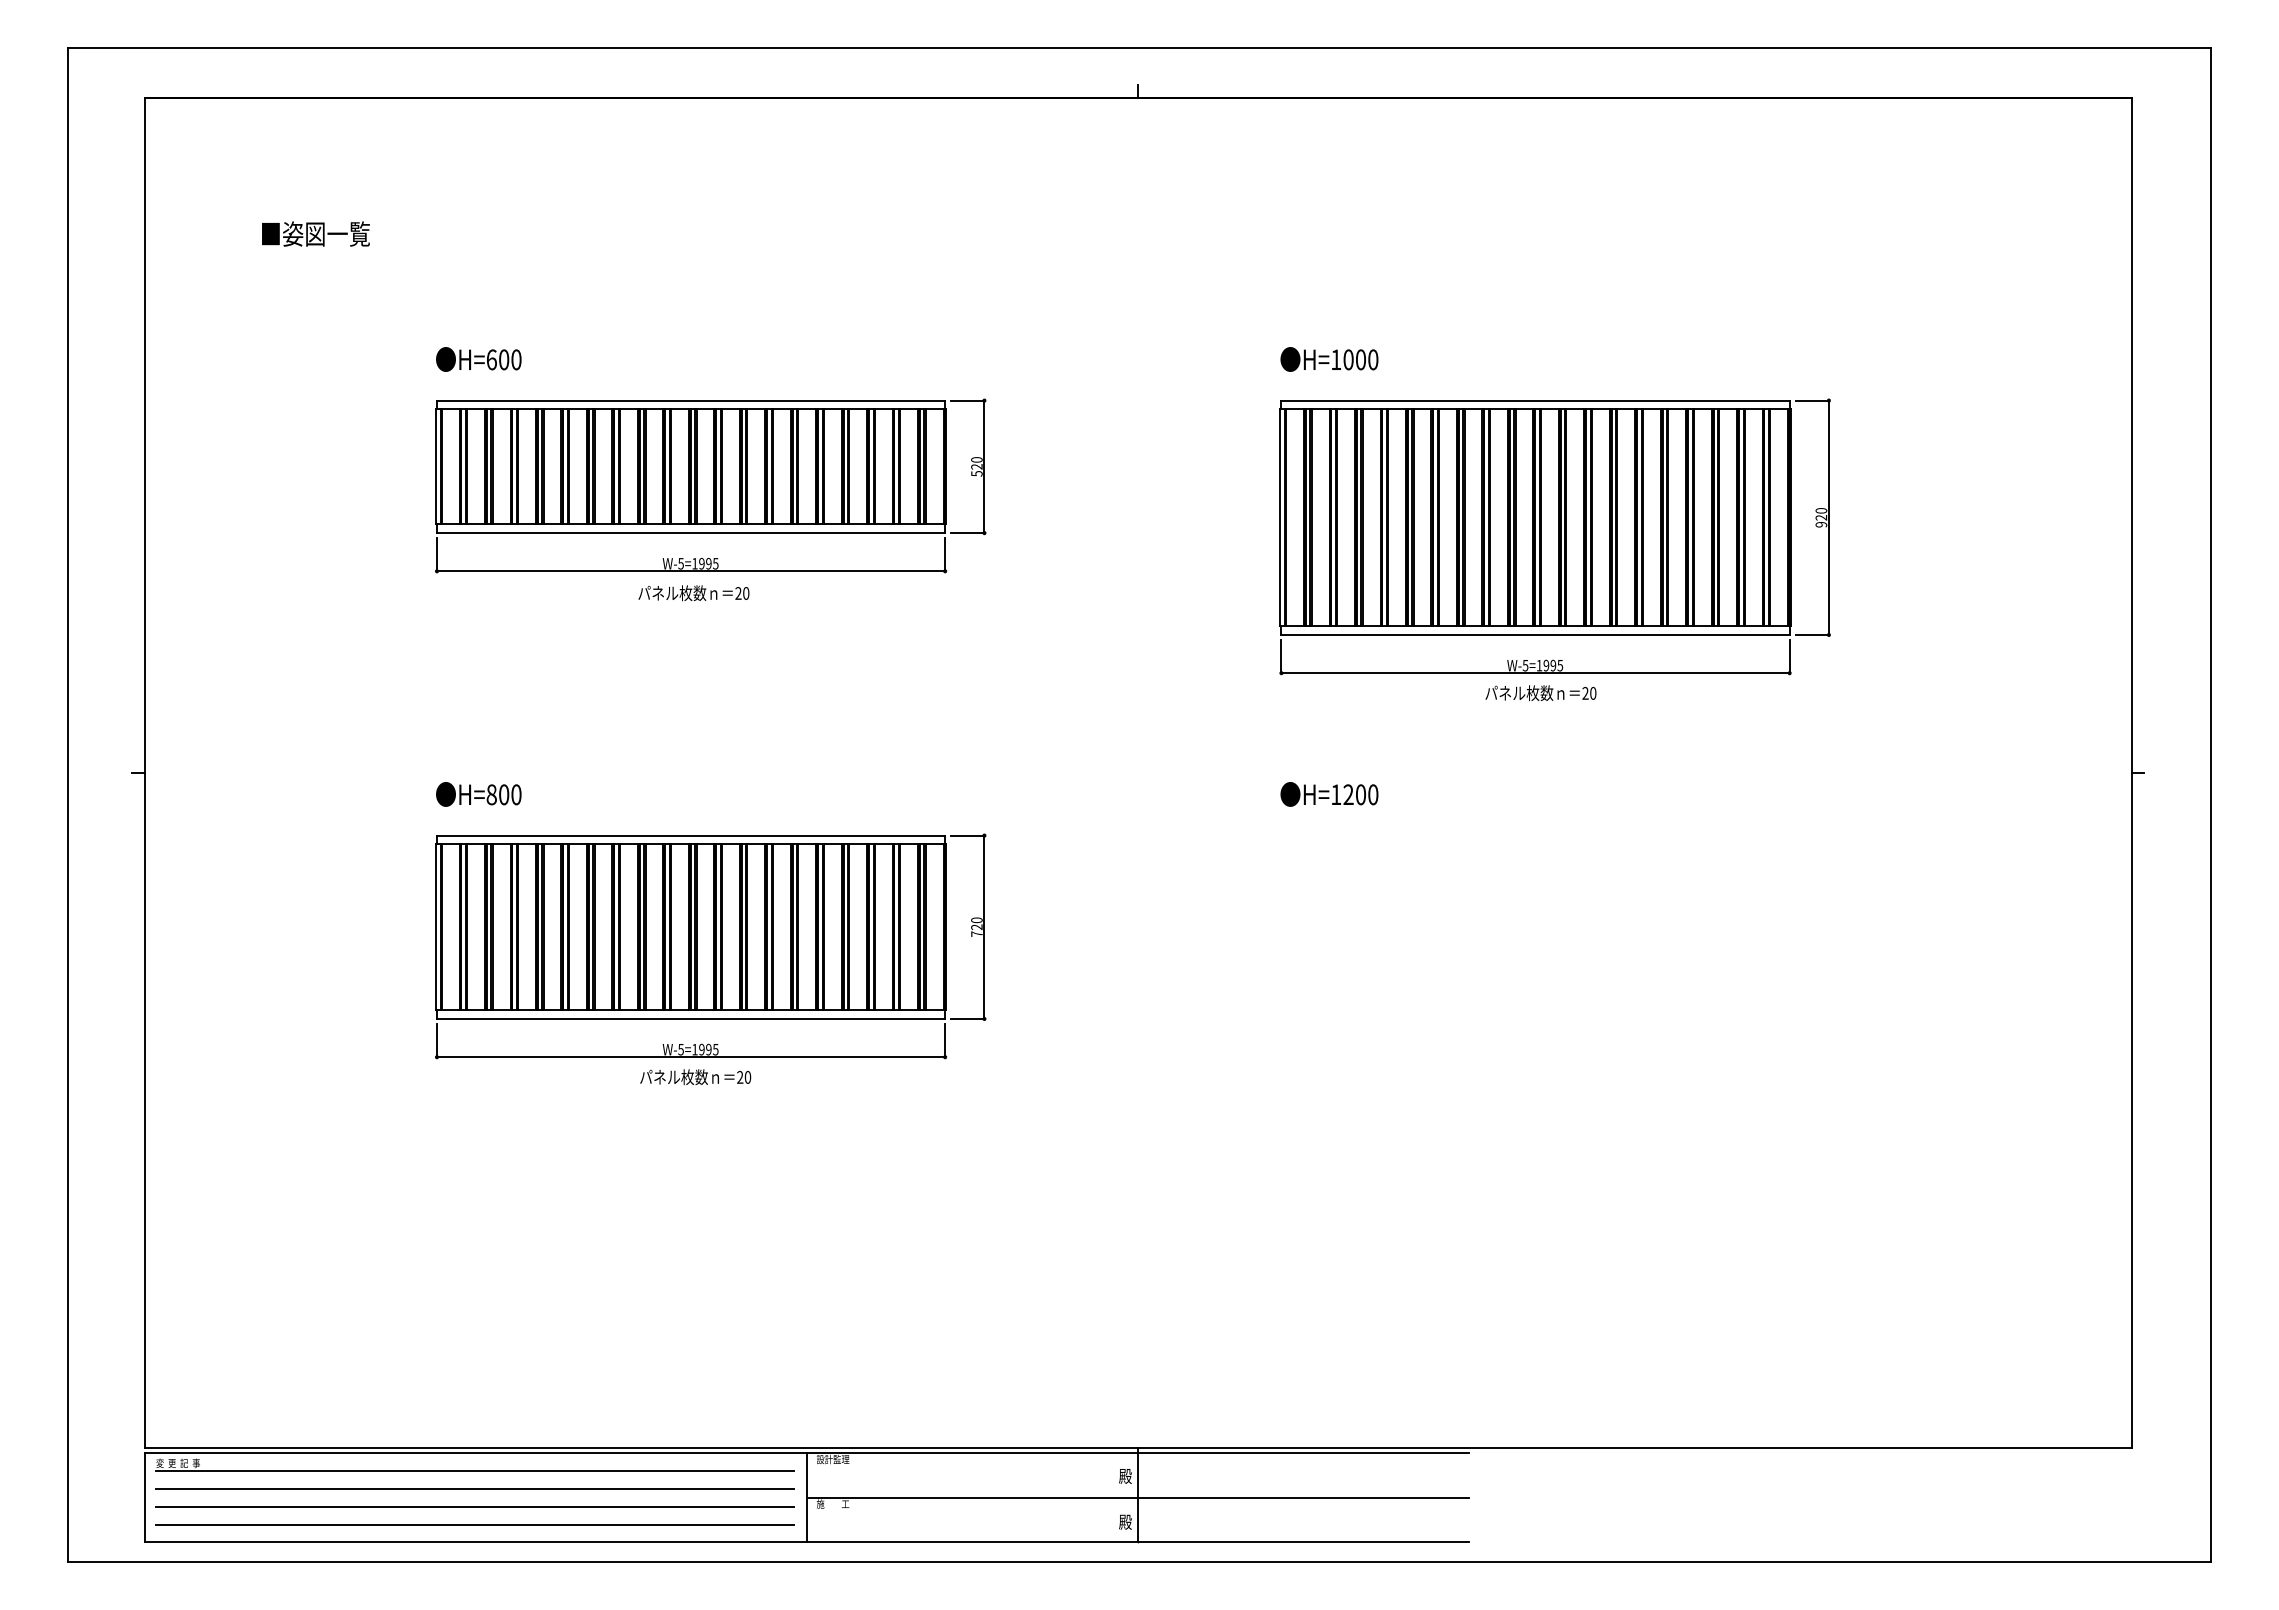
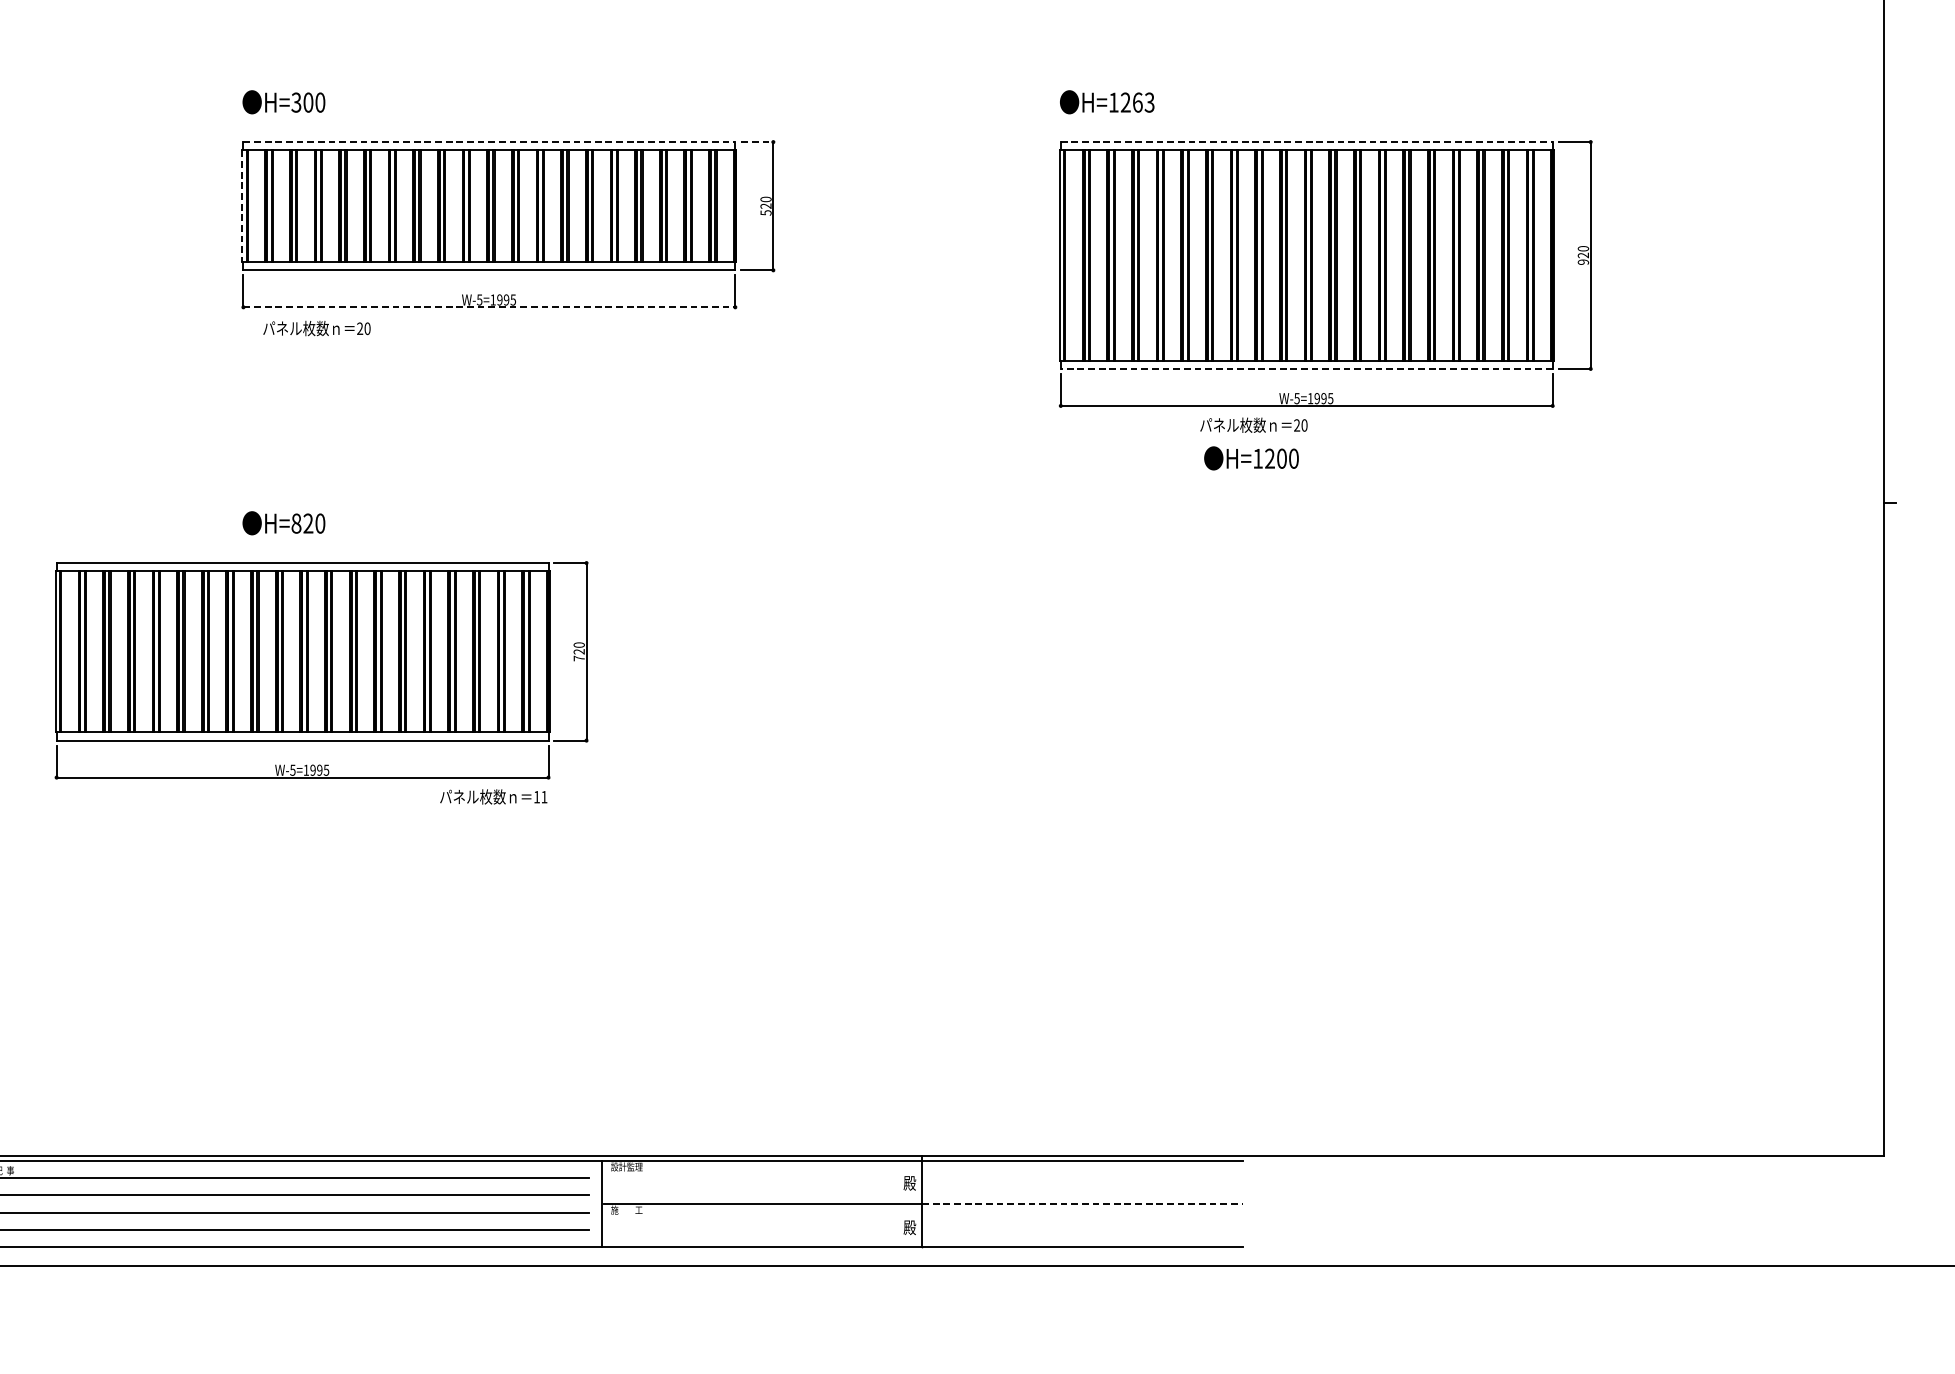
text: (491, 359) -> (296, 102), H=600 -> H=300
text: (1360, 359) -> (1137, 102), H=1000 -> H=1263
line: (691, 400) -> (489, 141), solid -> dashed
line: (968, 400) -> (757, 141), solid -> dashed
line: (1536, 400) -> (1307, 141), solid -> dashed
line: (435, 466) -> (242, 205), solid -> dashed
line: (691, 571) -> (489, 307), solid -> dashed
text: (693, 593) -> (316, 328), moved
line: (1535, 634) -> (1306, 368), solid -> dashed
text: (1540, 693) -> (1253, 425), moved
text: (504, 794) -> (308, 523), H=800 -> H=820
text: (1329, 794) -> (1251, 458), moved
part: (710, 946) -> (321, 670), moved
text: (744, 1077) -> (541, 797), 20 -> 11
line: (1303, 1497) -> (1082, 1203), solid -> dashed

